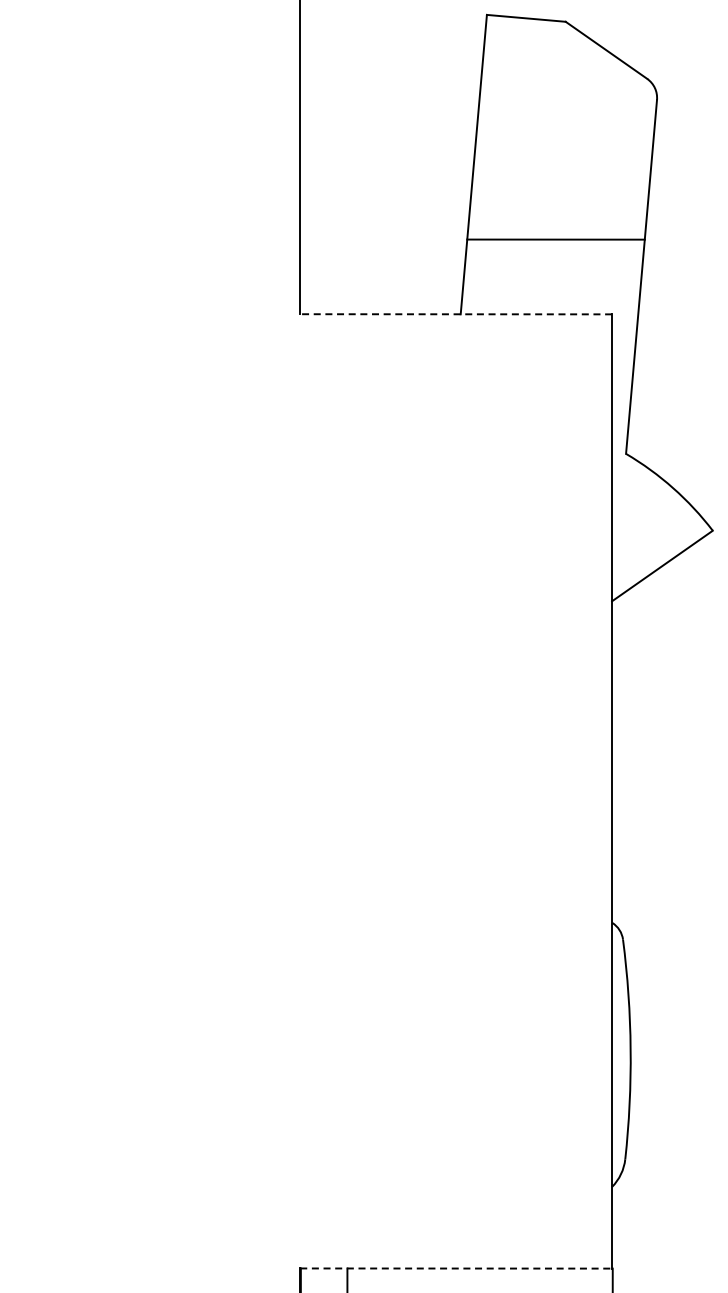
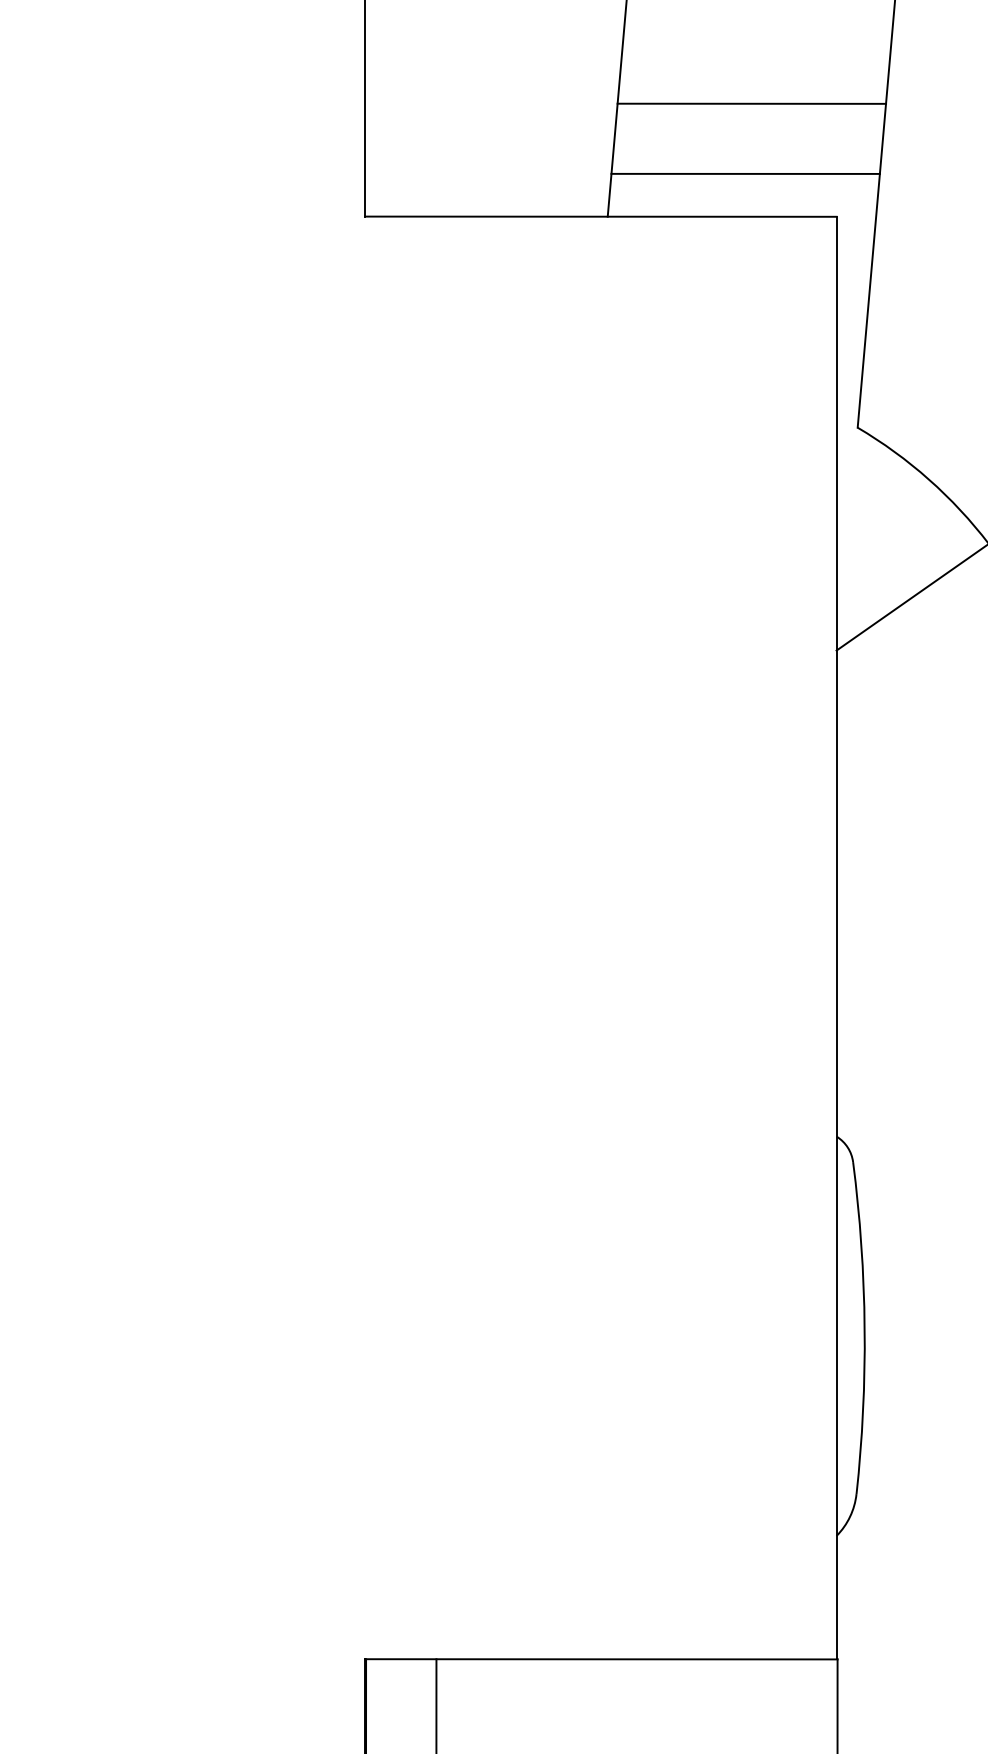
line: (551, 285) -> (744, 173), added
line: (456, 314) -> (601, 217), dashed -> solid
line: (456, 1268) -> (601, 1659), dashed -> solid

